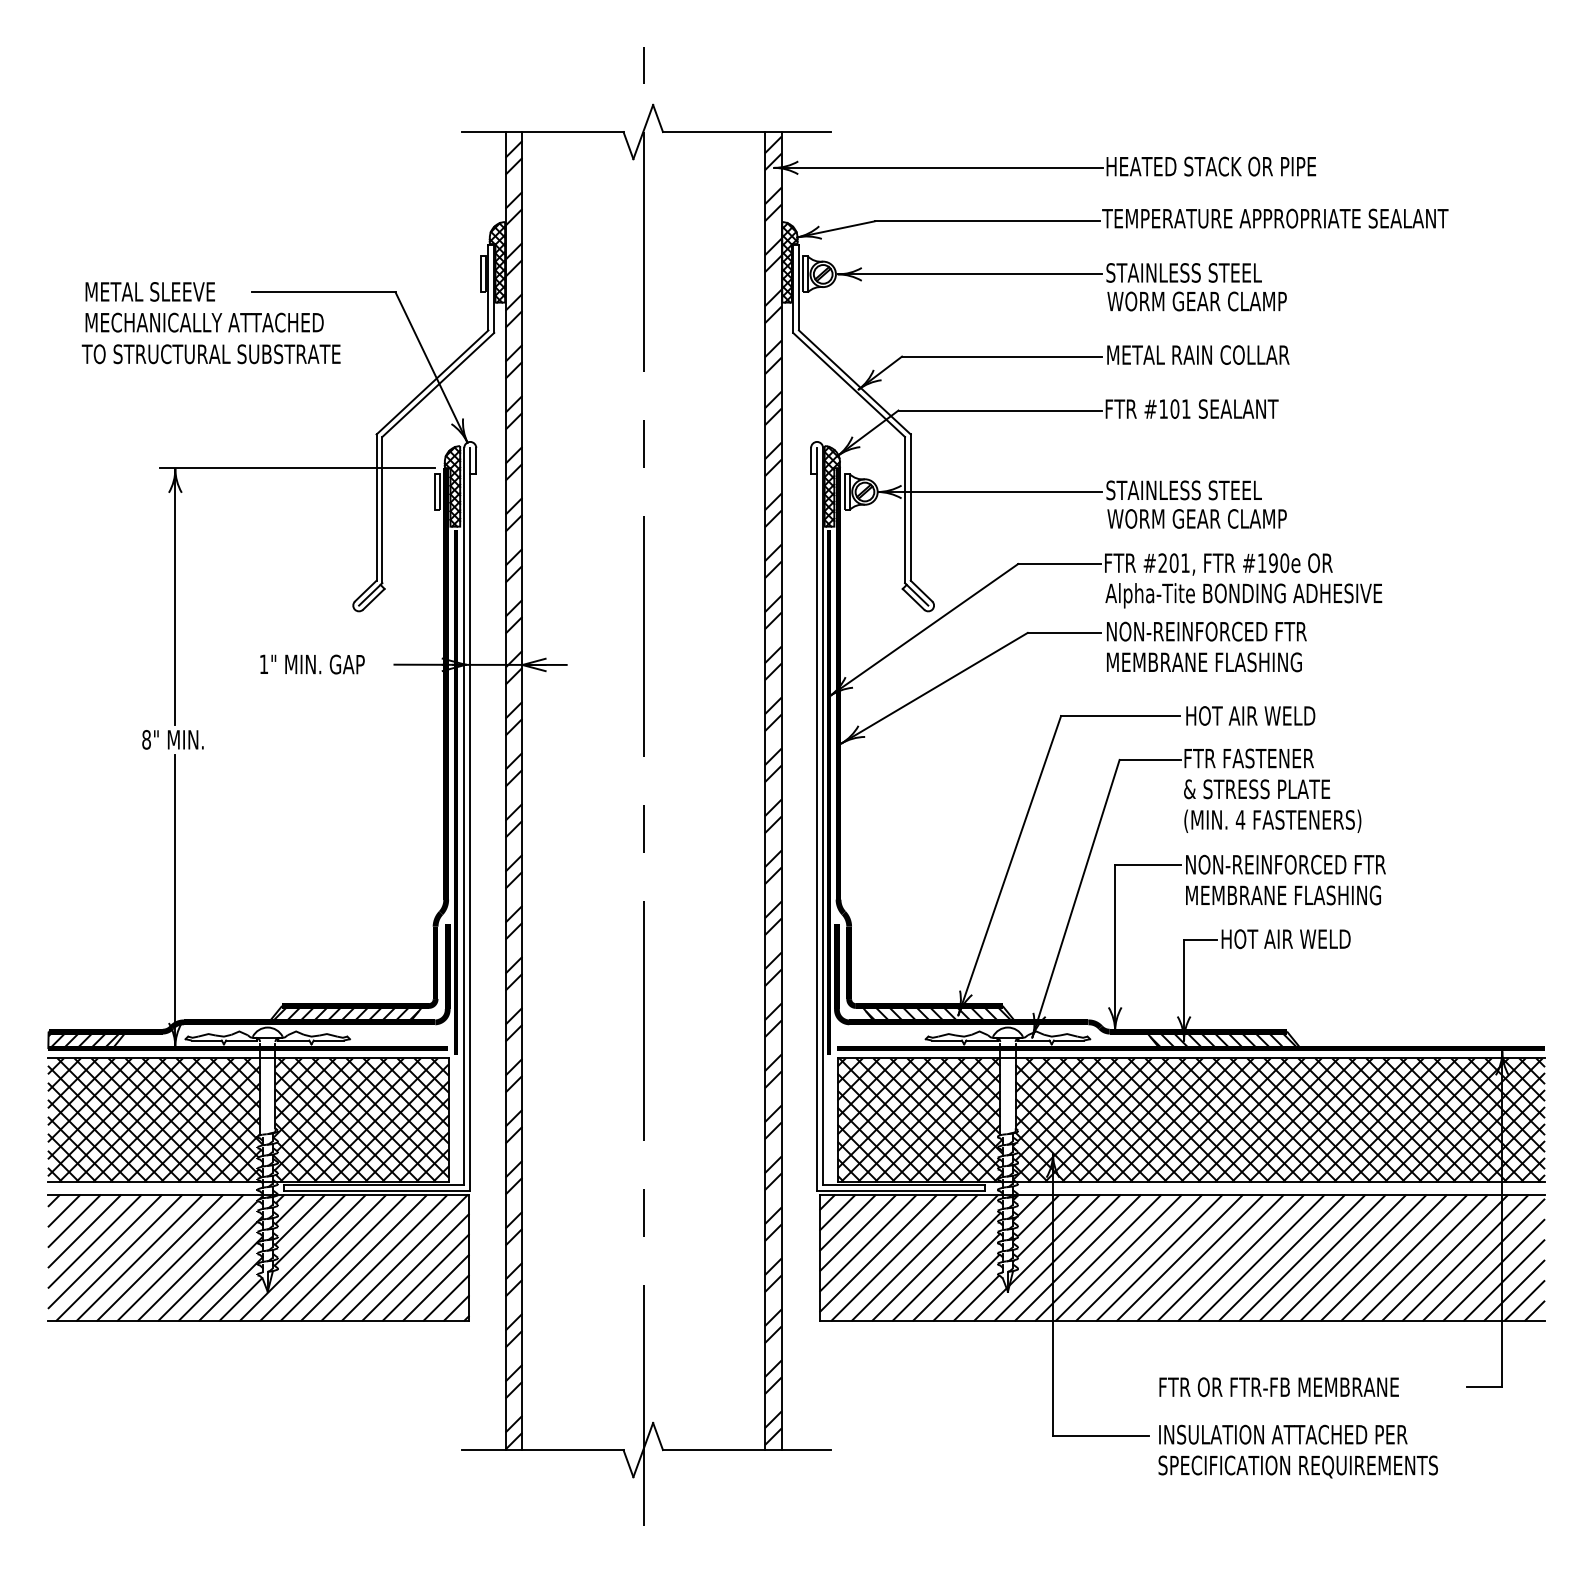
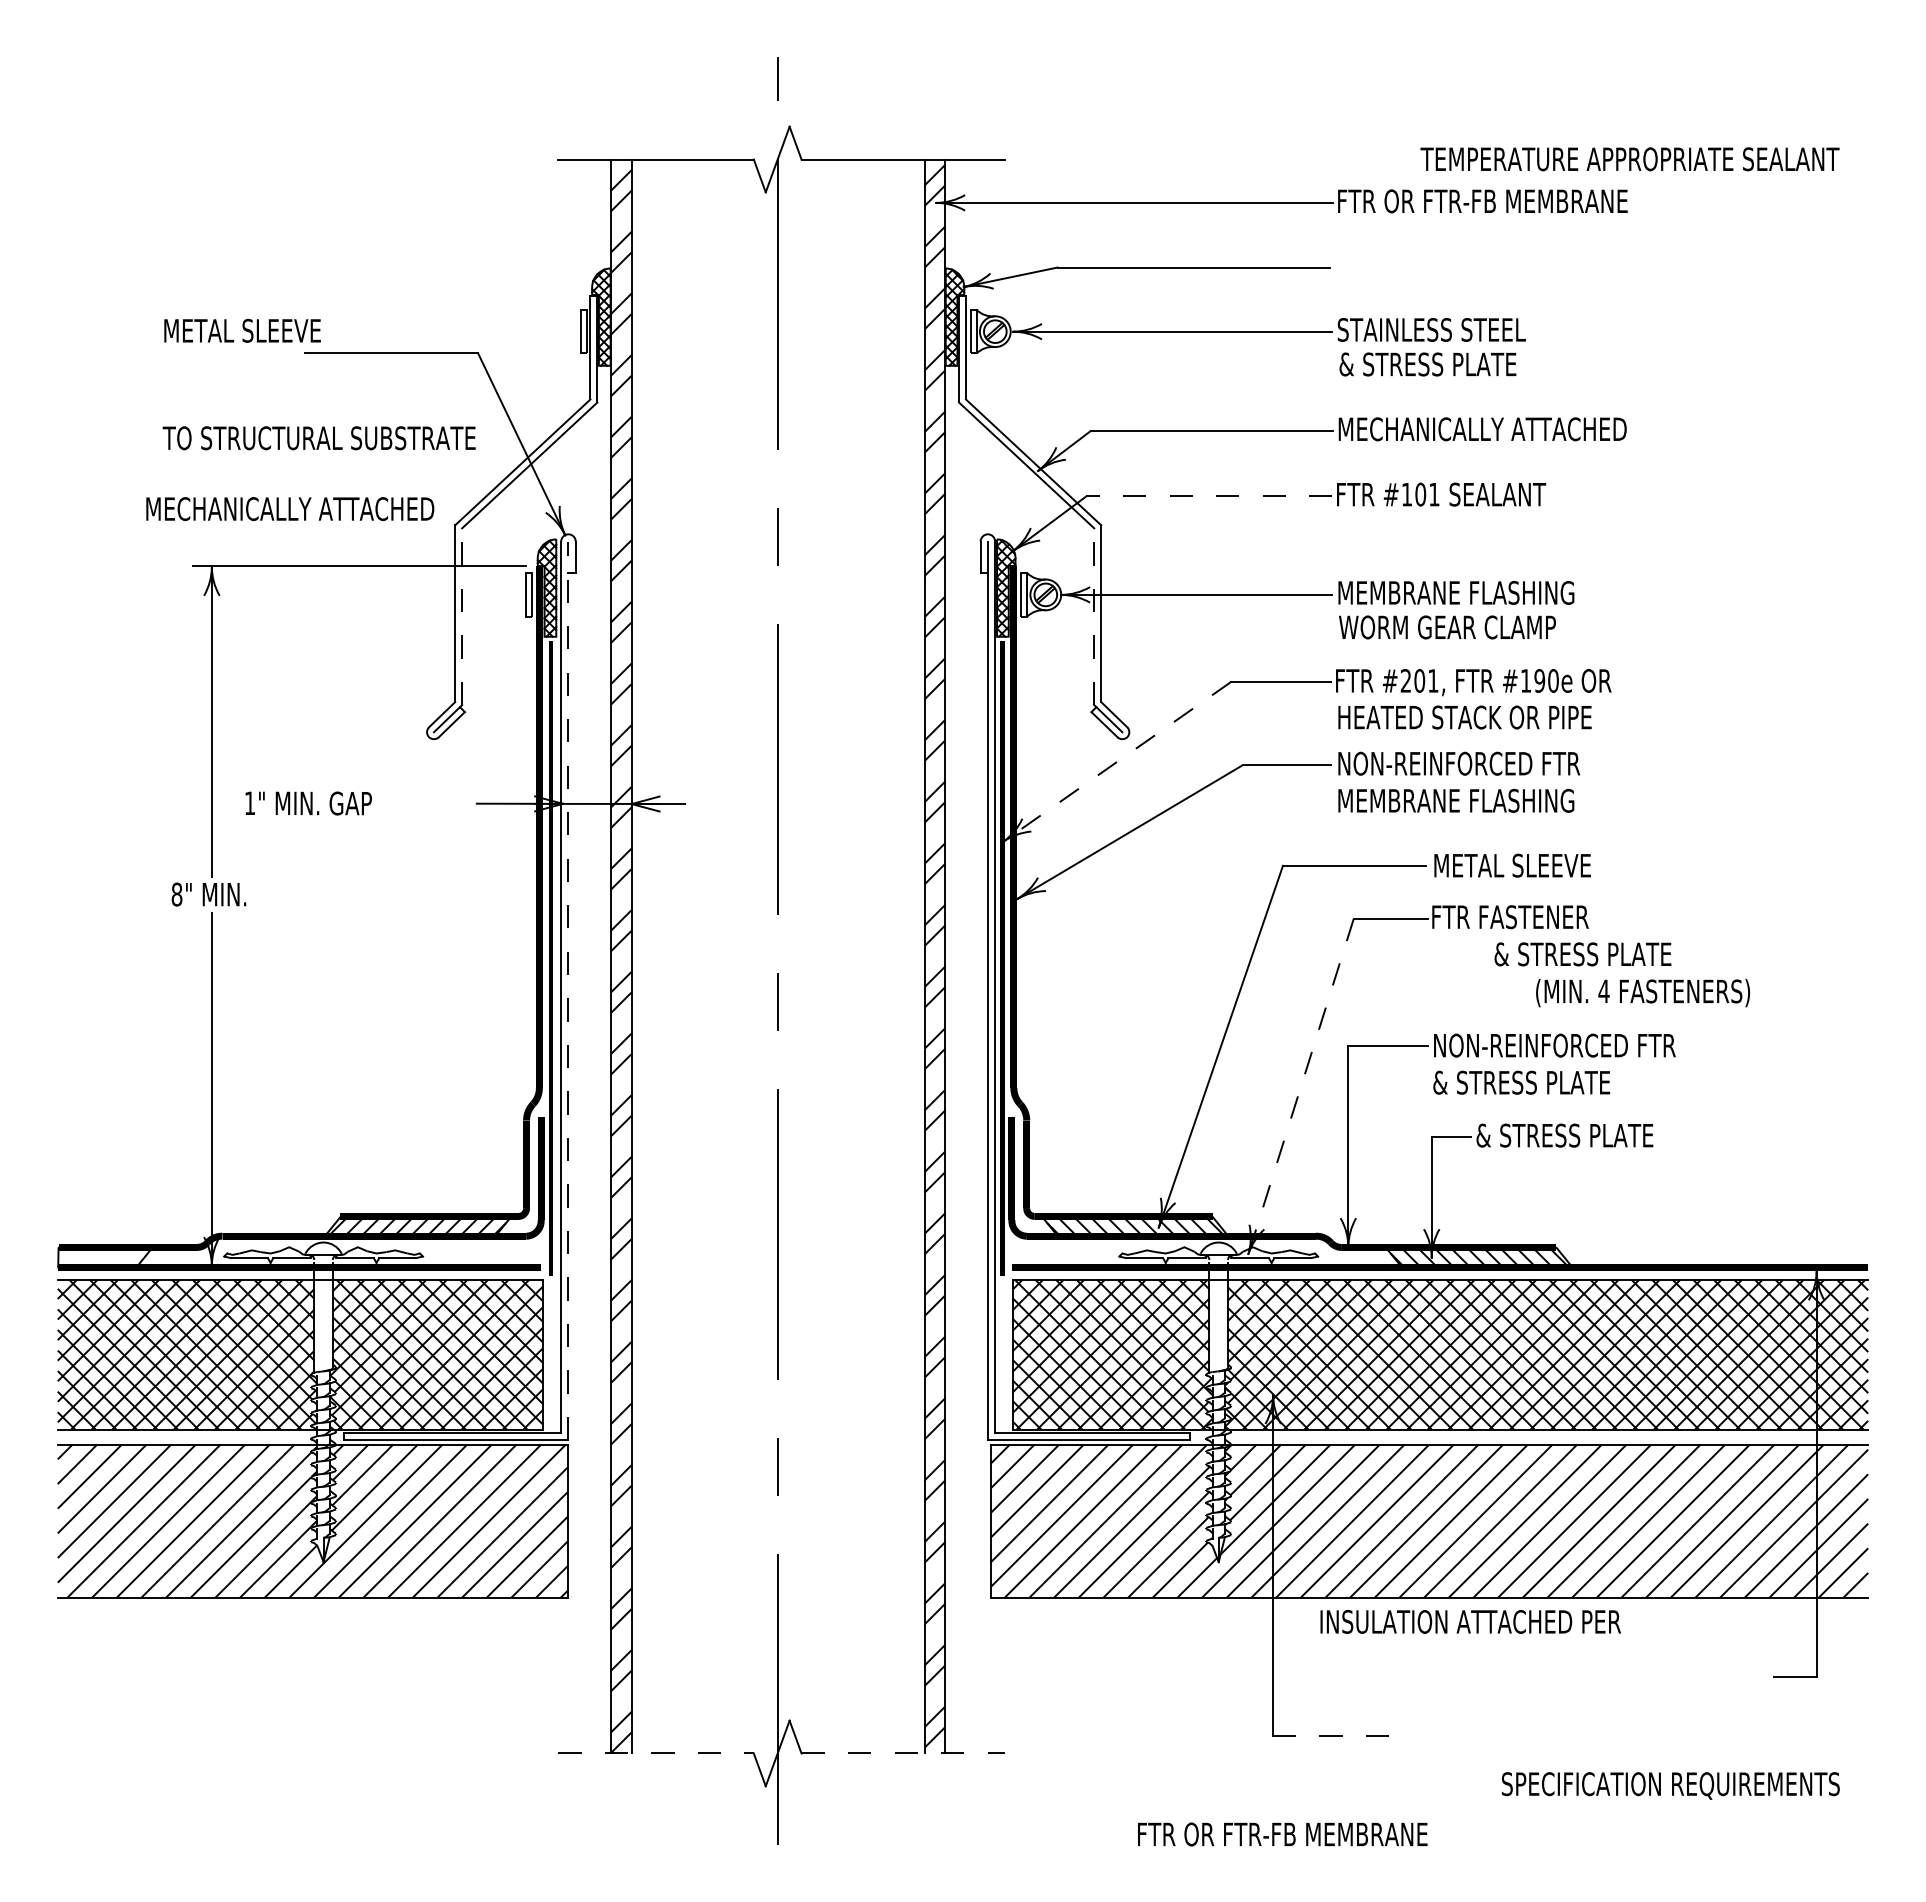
text: (1226, 166) -> (1483, 201), HEATED STACK OR PIPE -> FTR OR FTR-FB MEMBRANE
text: (1274, 218) -> (1629, 159), moved
text: (150, 291) -> (242, 330), moved
text: (1197, 301) -> (1447, 364), WORM GEAR CLAMP -> & STRESS PLATE
text: (204, 323) -> (290, 509), moved
text: (210, 354) -> (318, 438), moved
text: (1238, 355) -> (1497, 429), METAL RAIN COLLAR -> MECHANICALLY ATTACHED
line: (1000, 410) -> (1209, 496), solid -> dashed
text: (1203, 490) -> (1455, 592), STAINLESS STEEL -> MEMBRANE FLASHING
line: (382, 509) -> (462, 616), solid -> dashed
line: (905, 509) -> (1094, 616), solid -> dashed
text: (1243, 595) -> (1503, 720), Alpha-Tite BONDING ADHESIVE -> HEATED STACK OR PIPE
line: (923, 630) -> (1116, 762), solid -> dashed
text: (312, 664) -> (308, 803), moved
text: (1251, 715) -> (1513, 865), HOT AIR WELD -> METAL SLEEVE
text: (1256, 789) -> (1582, 954), moved
line: (470, 819) -> (568, 990), solid -> dashed
text: (1273, 821) -> (1643, 993), moved
text: (1283, 895) -> (1551, 1082), MEMBRANE FLASHING -> & STRESS PLATE
line: (1075, 899) -> (1300, 1087), solid -> dashed
text: (1293, 939) -> (1564, 1135), HOT AIR WELD -> & STRESS PLATE
hatch: (84, 1039) -> (102, 1257), removed
text: (1278, 1387) -> (1282, 1834), moved
text: (1283, 1434) -> (1470, 1621), moved
line: (1101, 1436) -> (1331, 1736), solid -> dashed
line: (543, 1450) -> (656, 1753), solid -> dashed
line: (747, 1450) -> (903, 1753), solid -> dashed
text: (1298, 1466) -> (1670, 1785), moved

